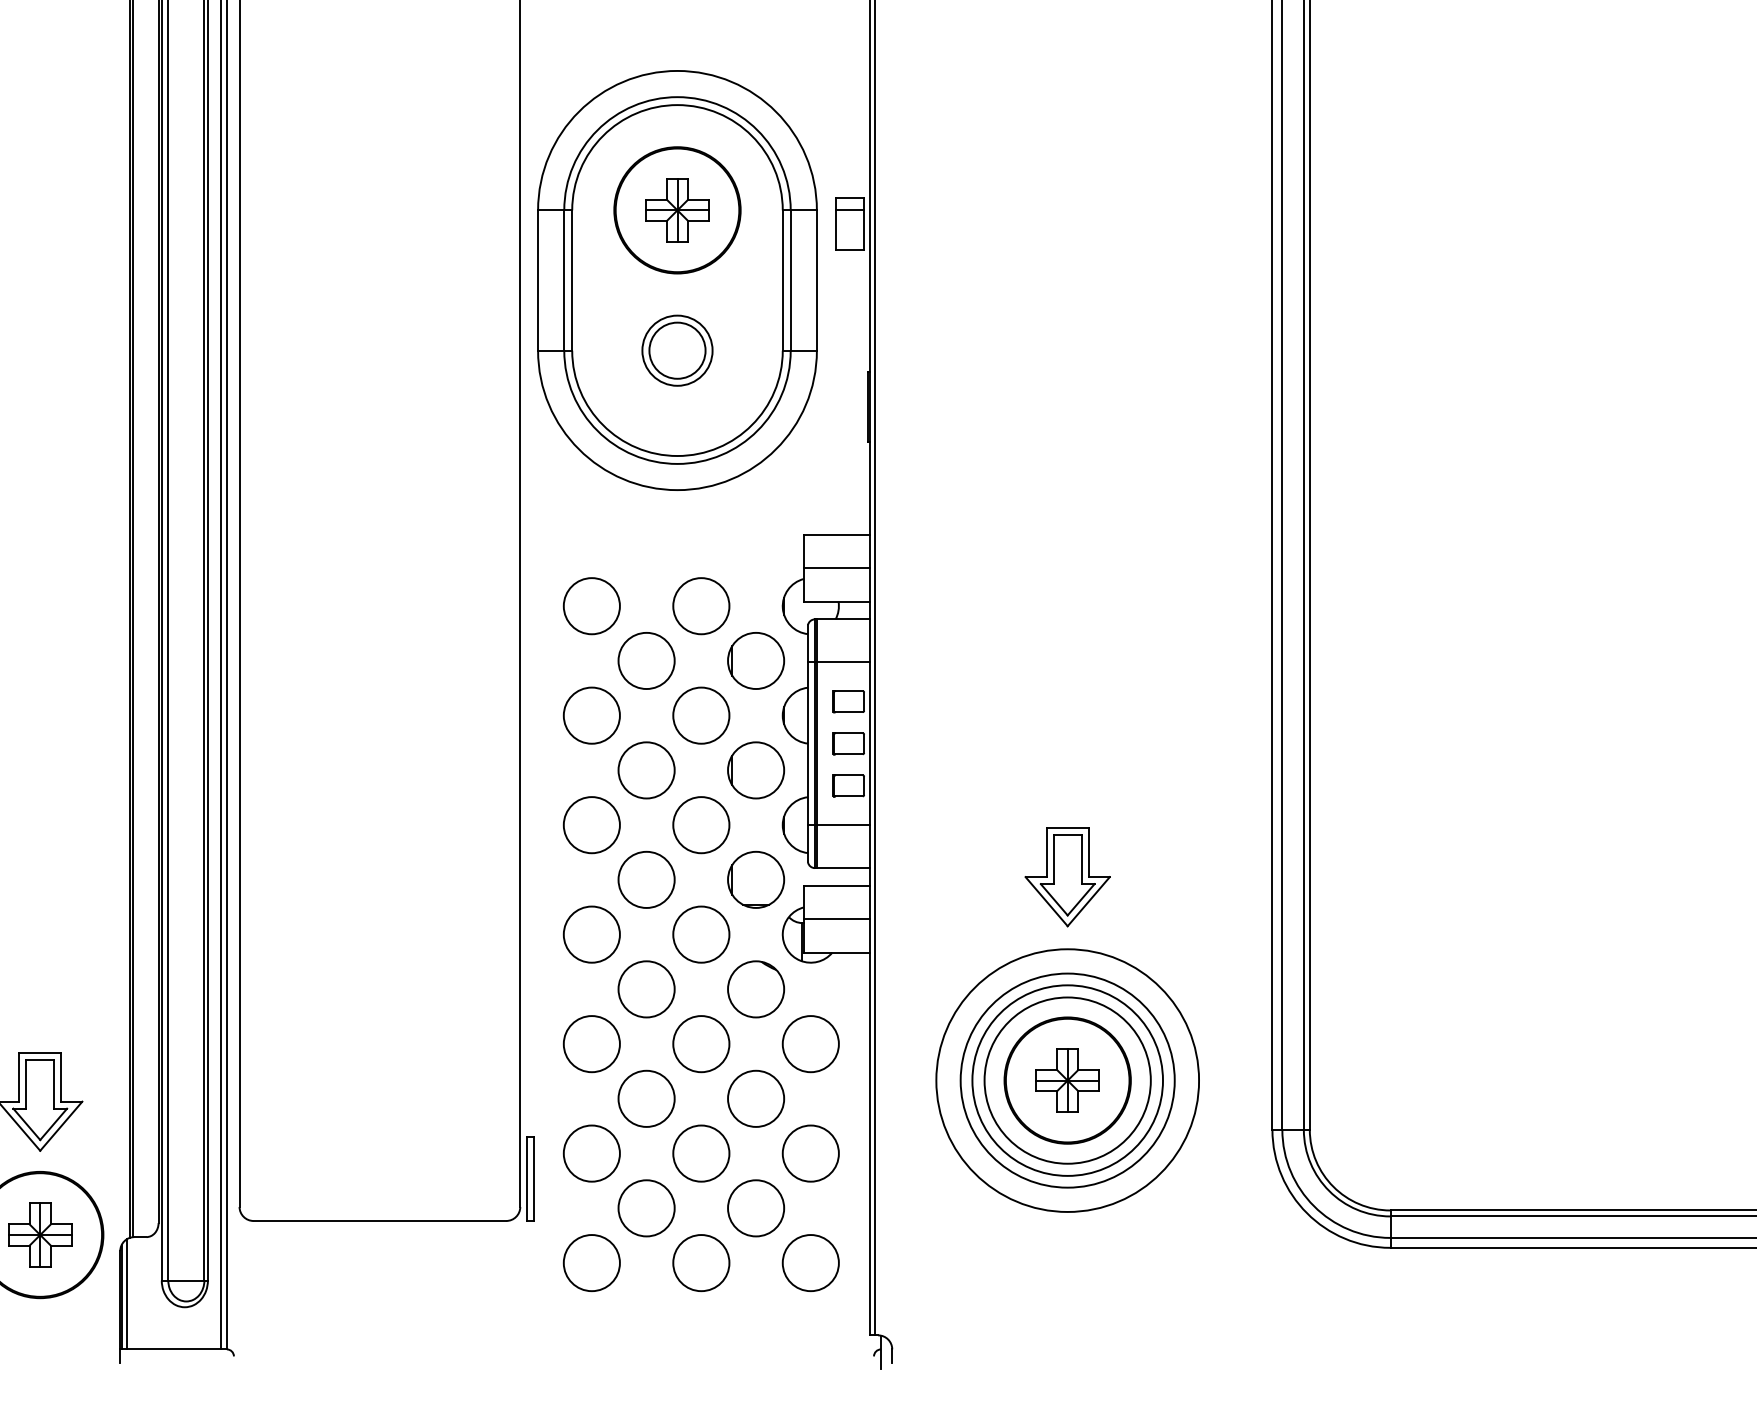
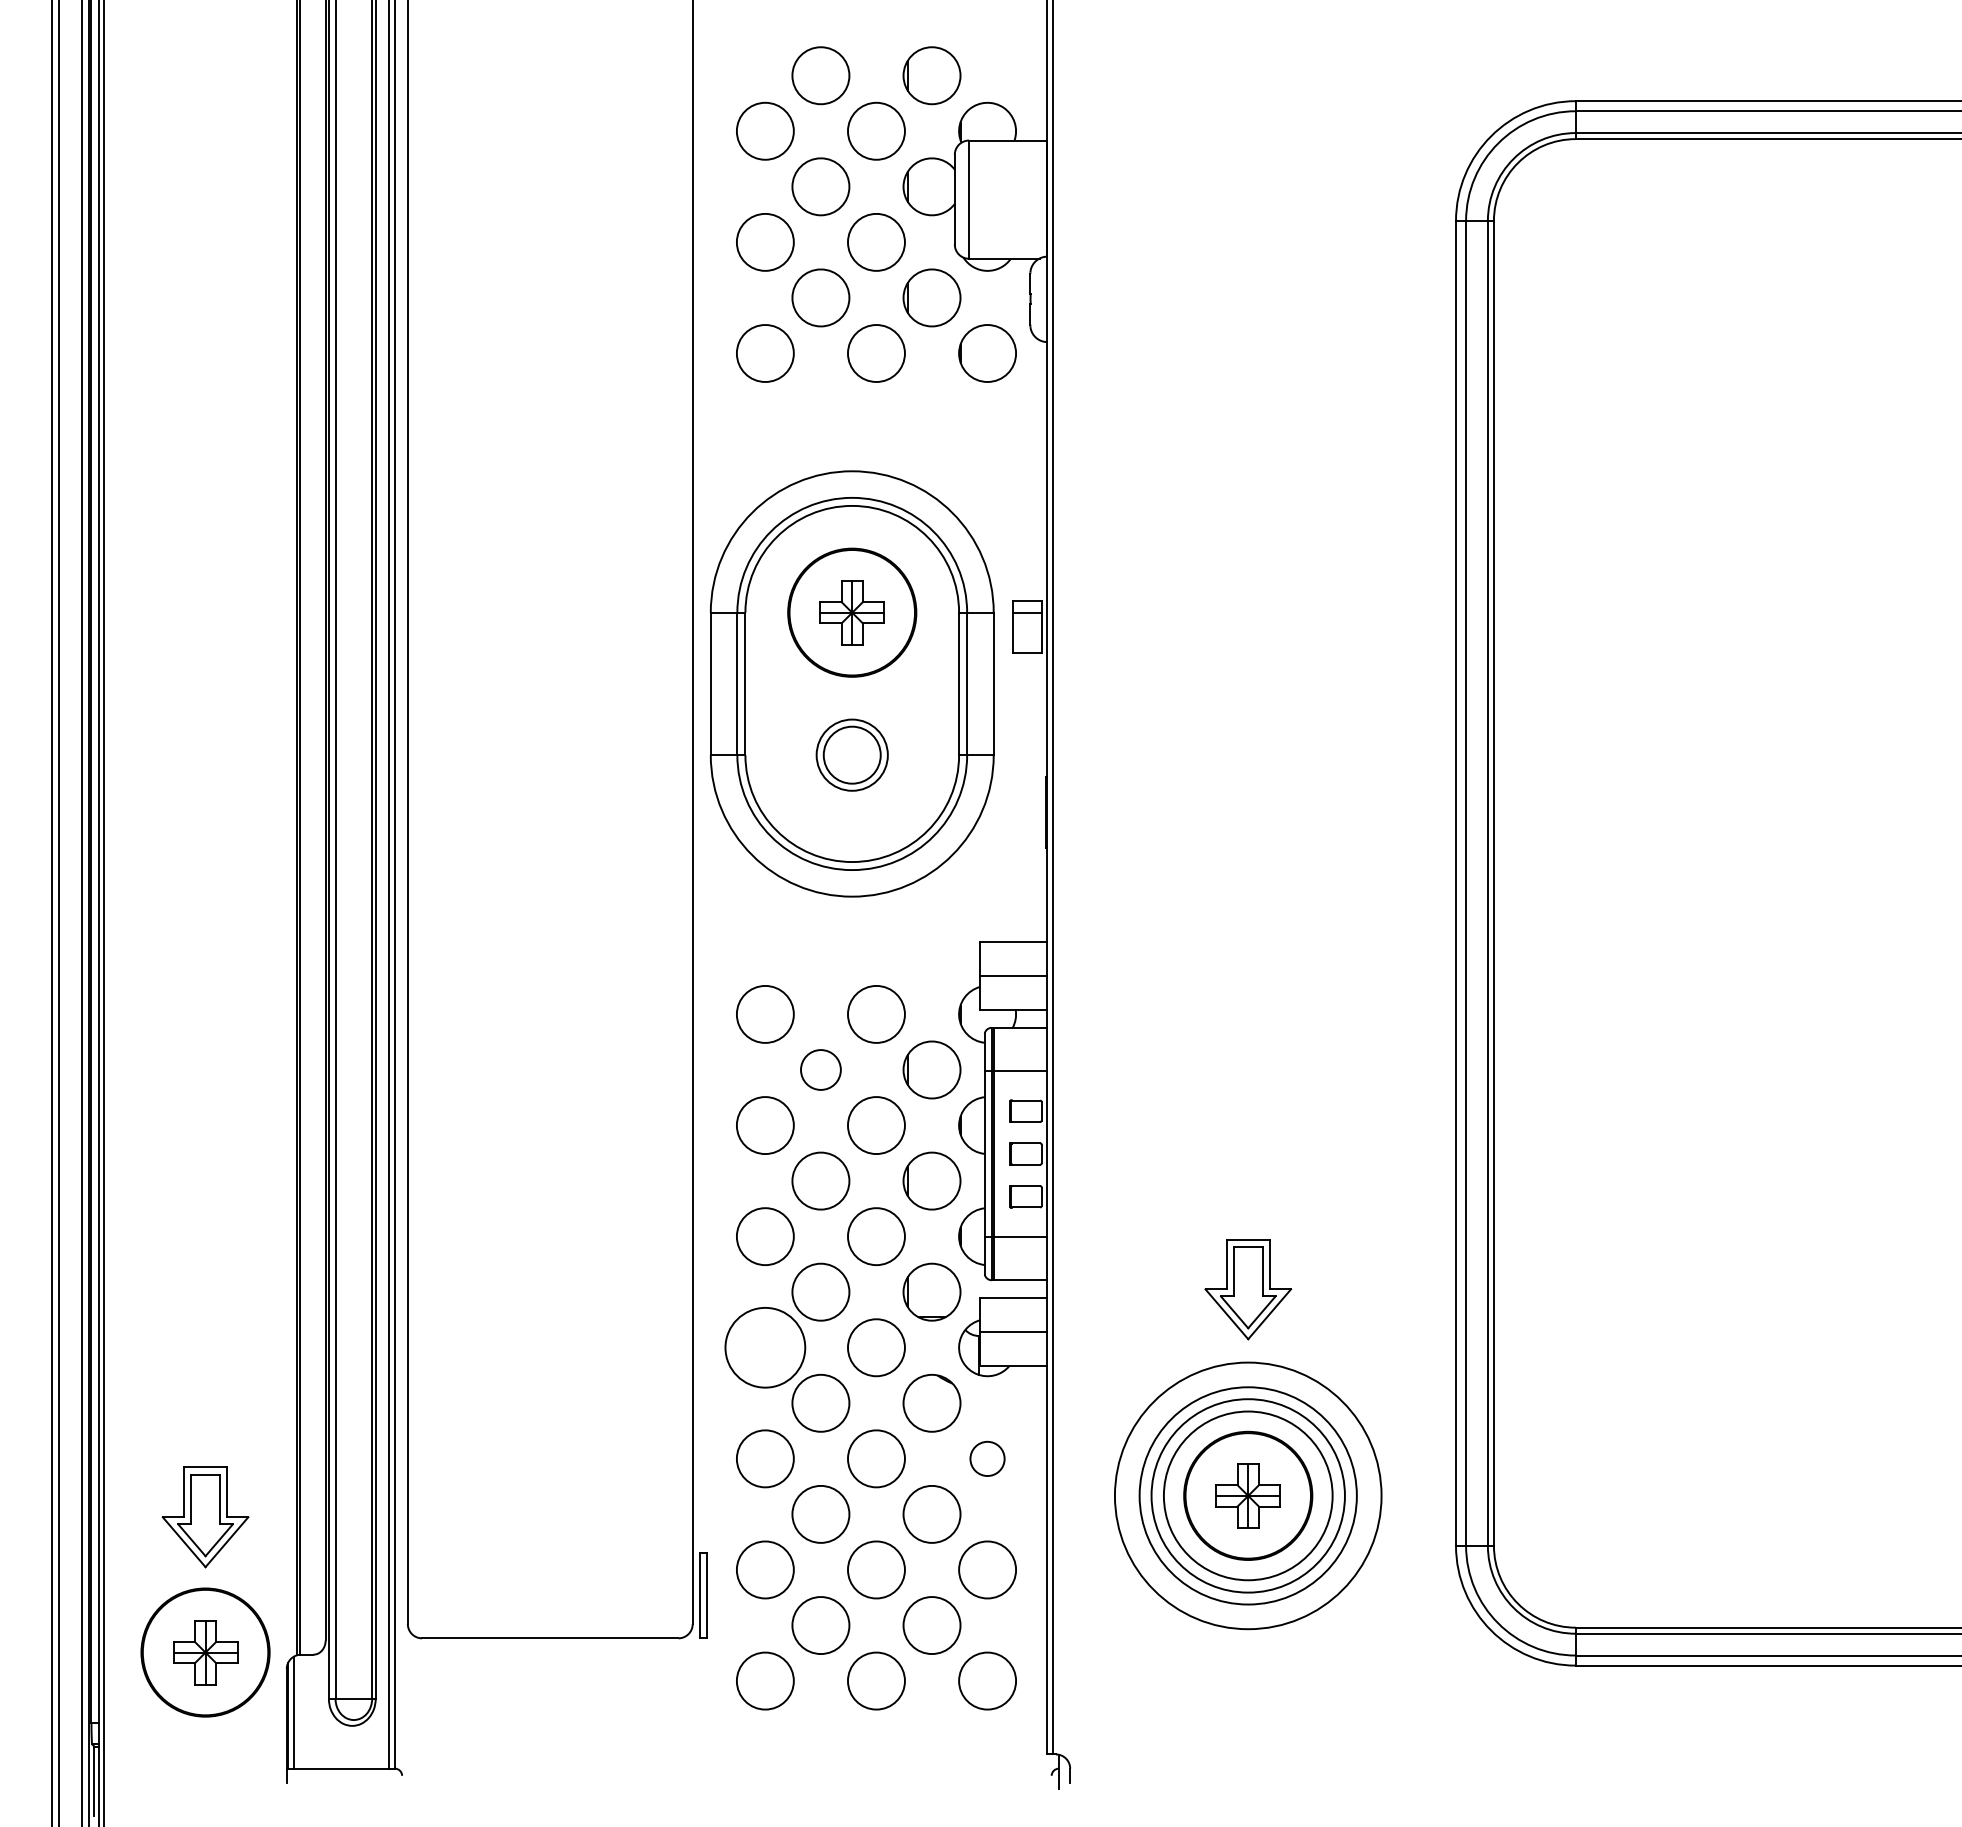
circle: (646, 660) -> (820, 1069), size x0.7
circle: (591, 934) -> (764, 1347), size x1.4
circle: (810, 1043) -> (987, 1458), size x0.6

